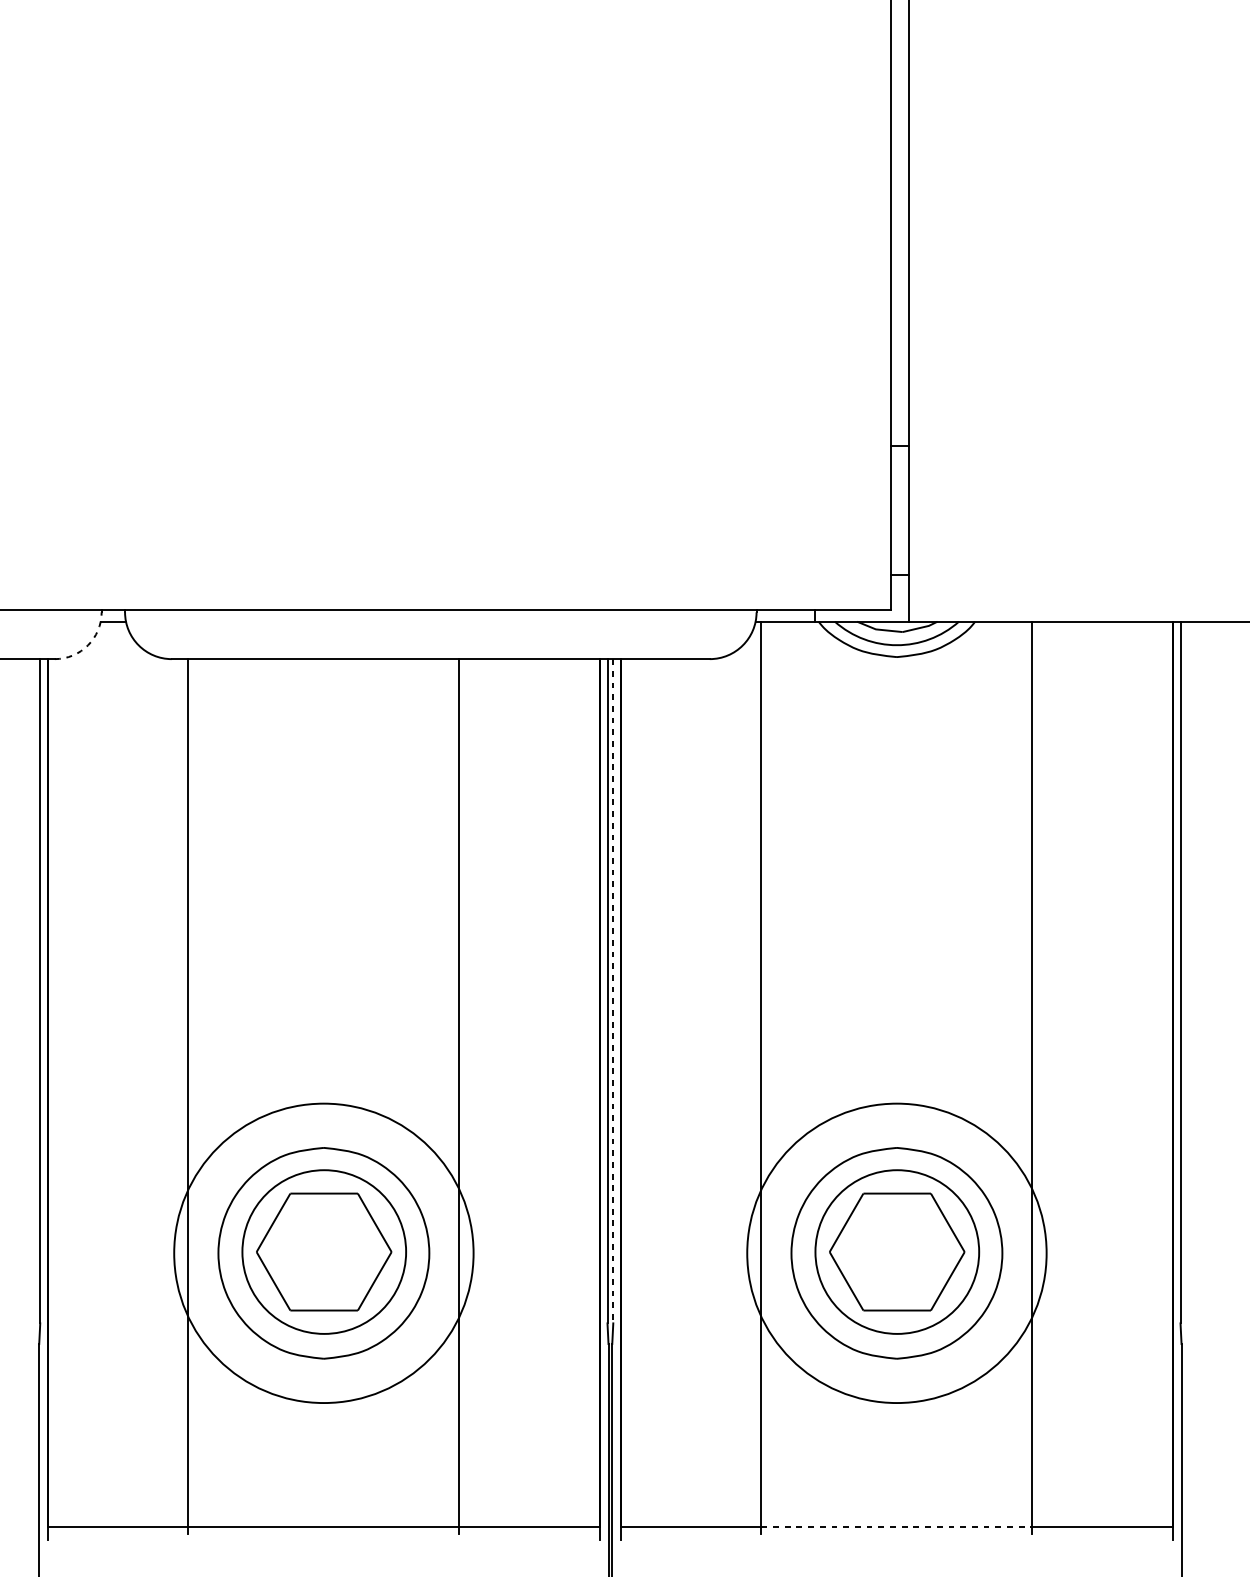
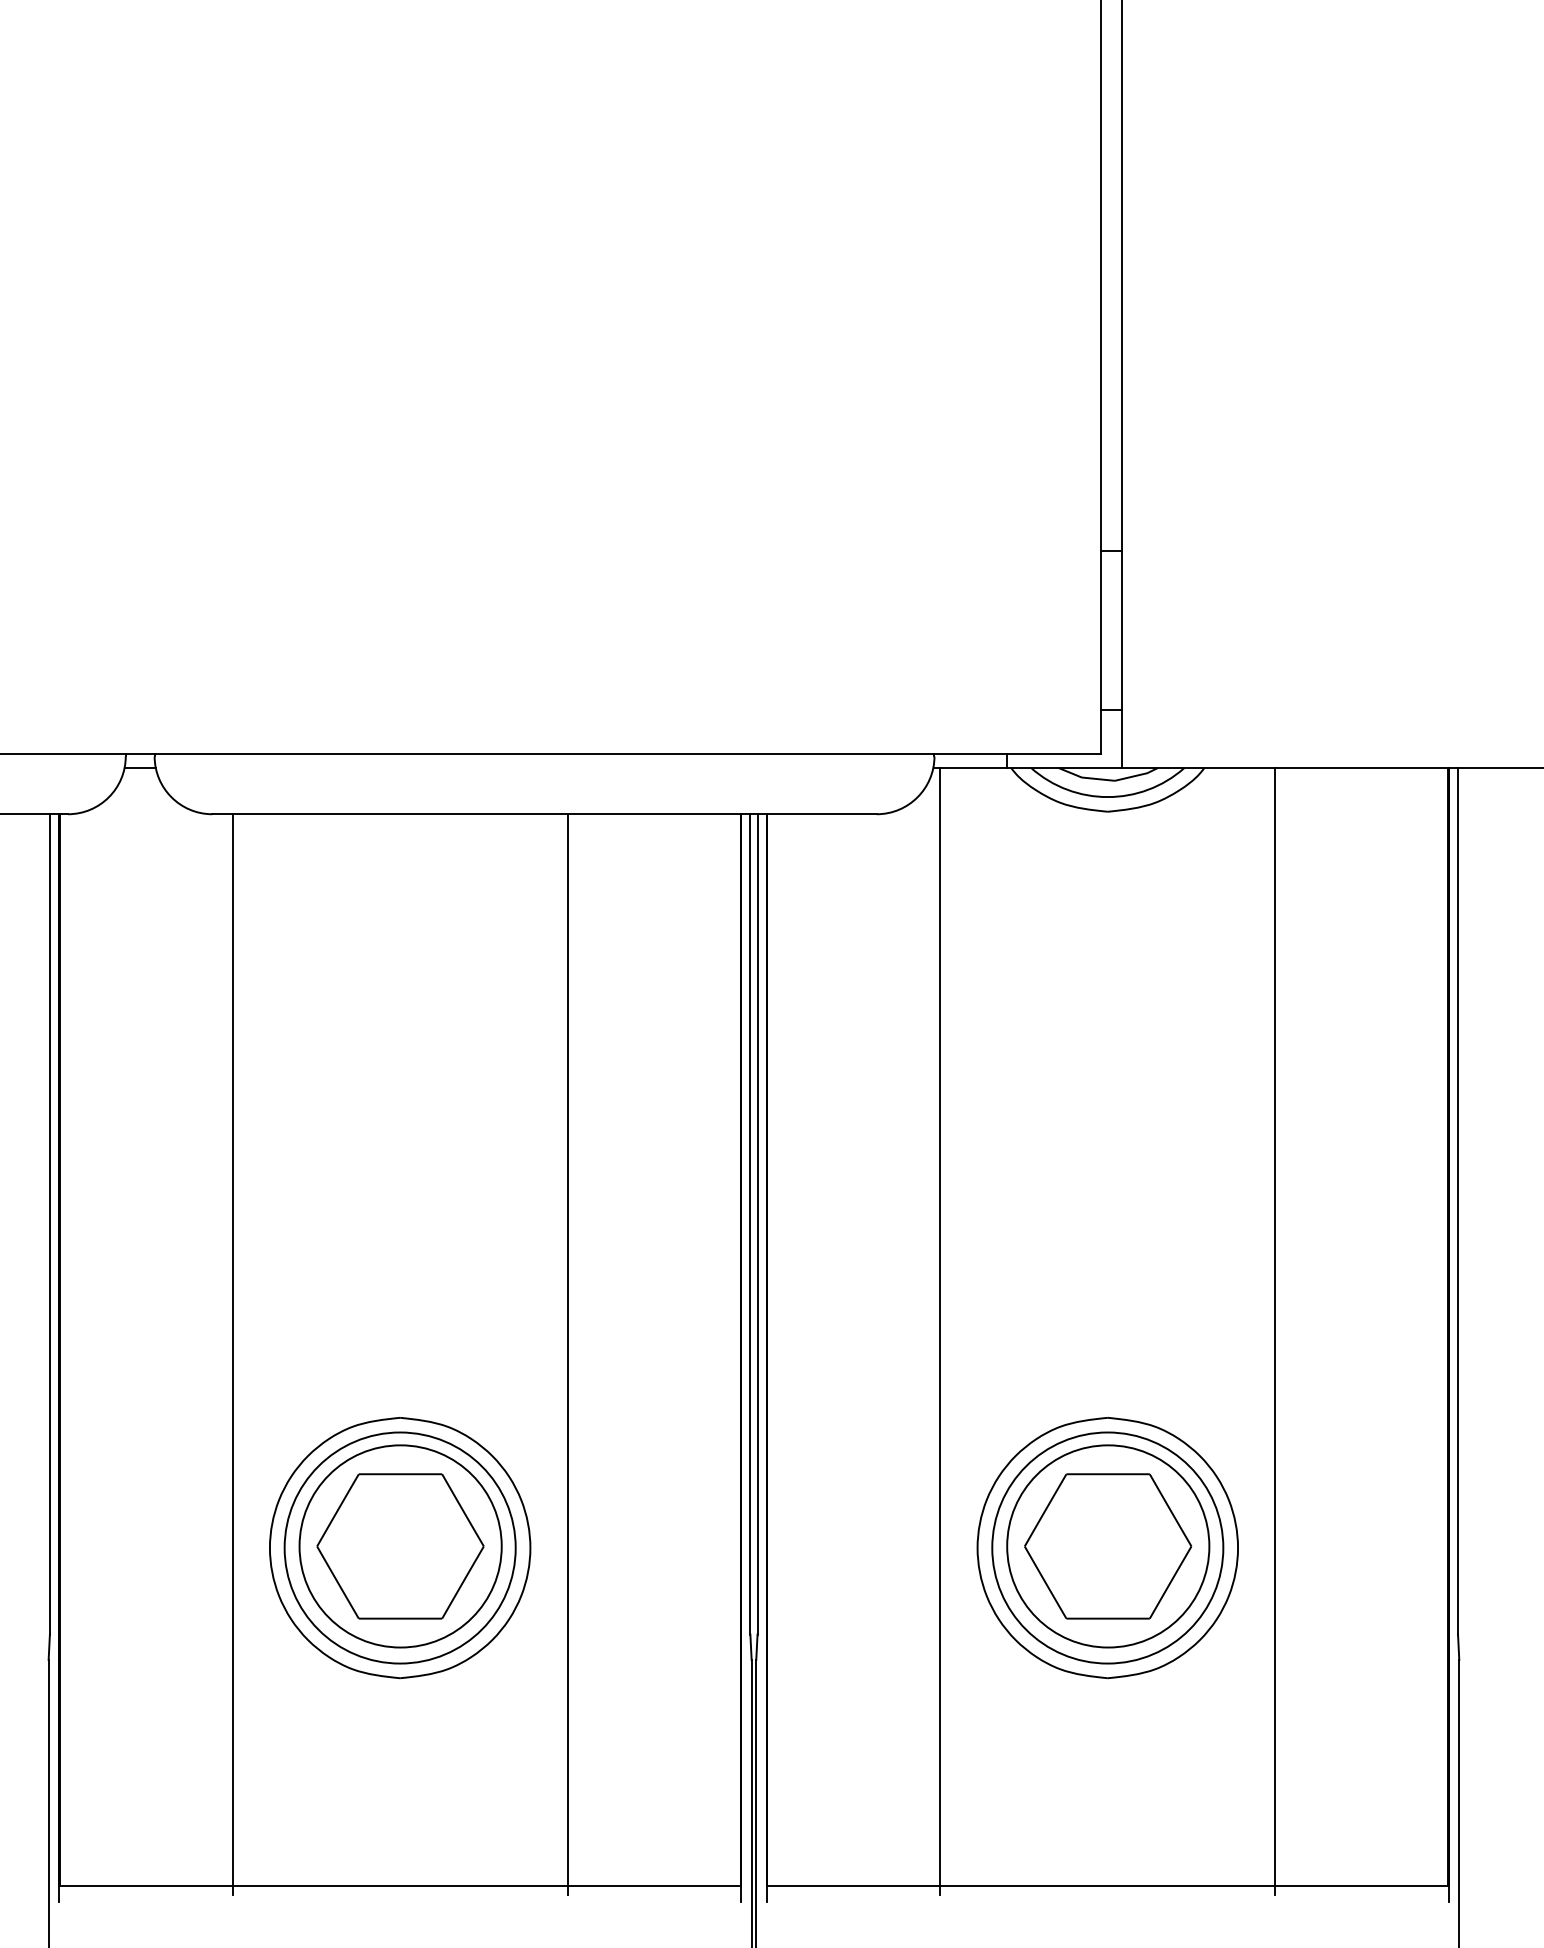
arc: (87, 645) -> (108, 797), dashed -> solid
line: (613, 991) -> (757, 1224), dashed -> solid
circle: (323, 1252) -> (399, 1547), size x0.62
circle: (896, 1252) -> (1107, 1547), size x0.62
line: (897, 1526) -> (1108, 1885), dashed -> solid

